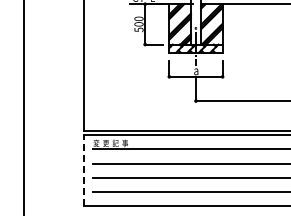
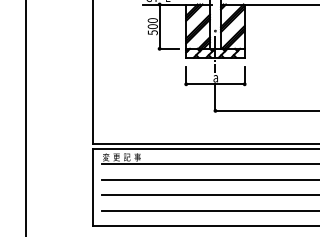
line: (84, 170) -> (92, 187), dashed -> solid

